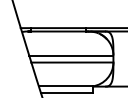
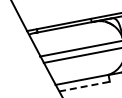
line: (66, 93) -> (84, 86), solid -> dashed

